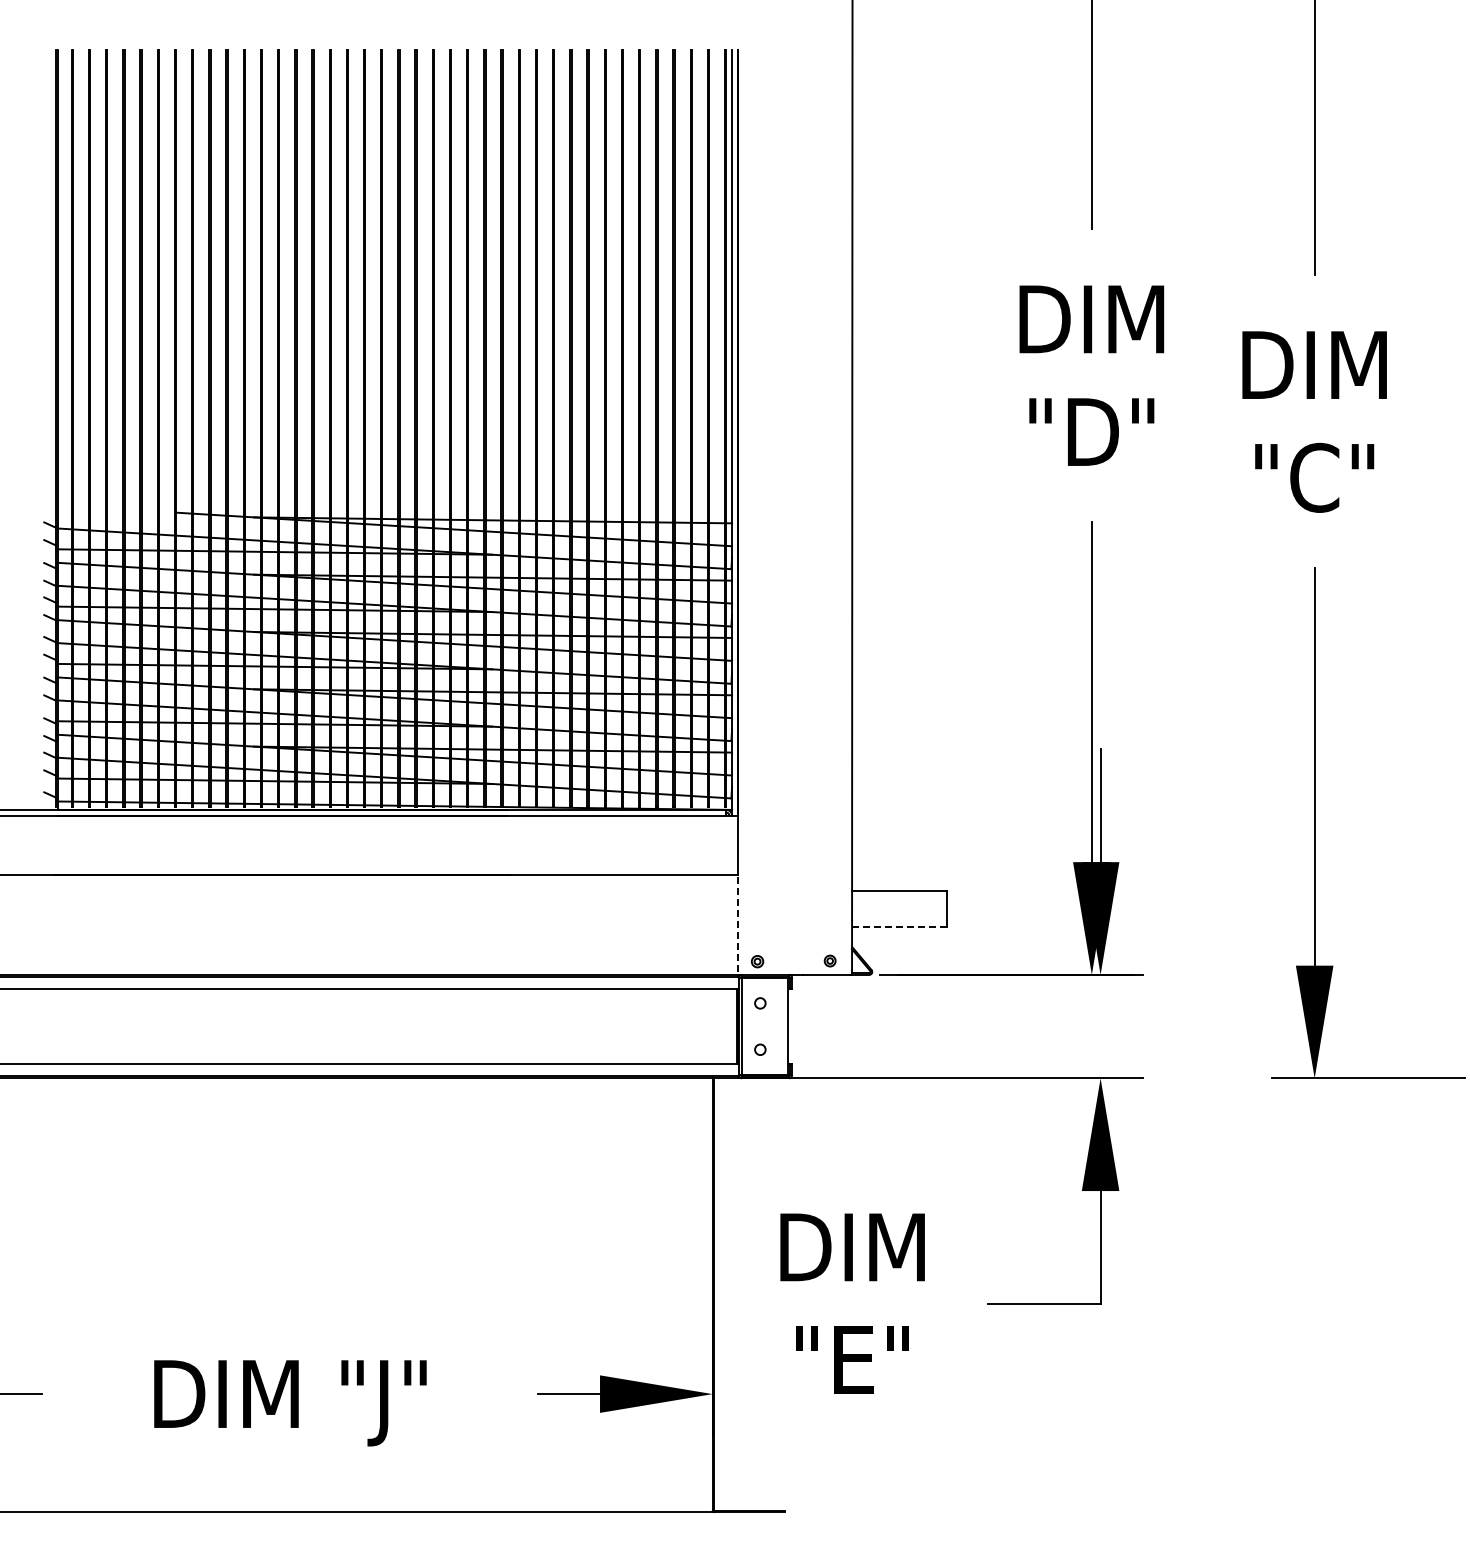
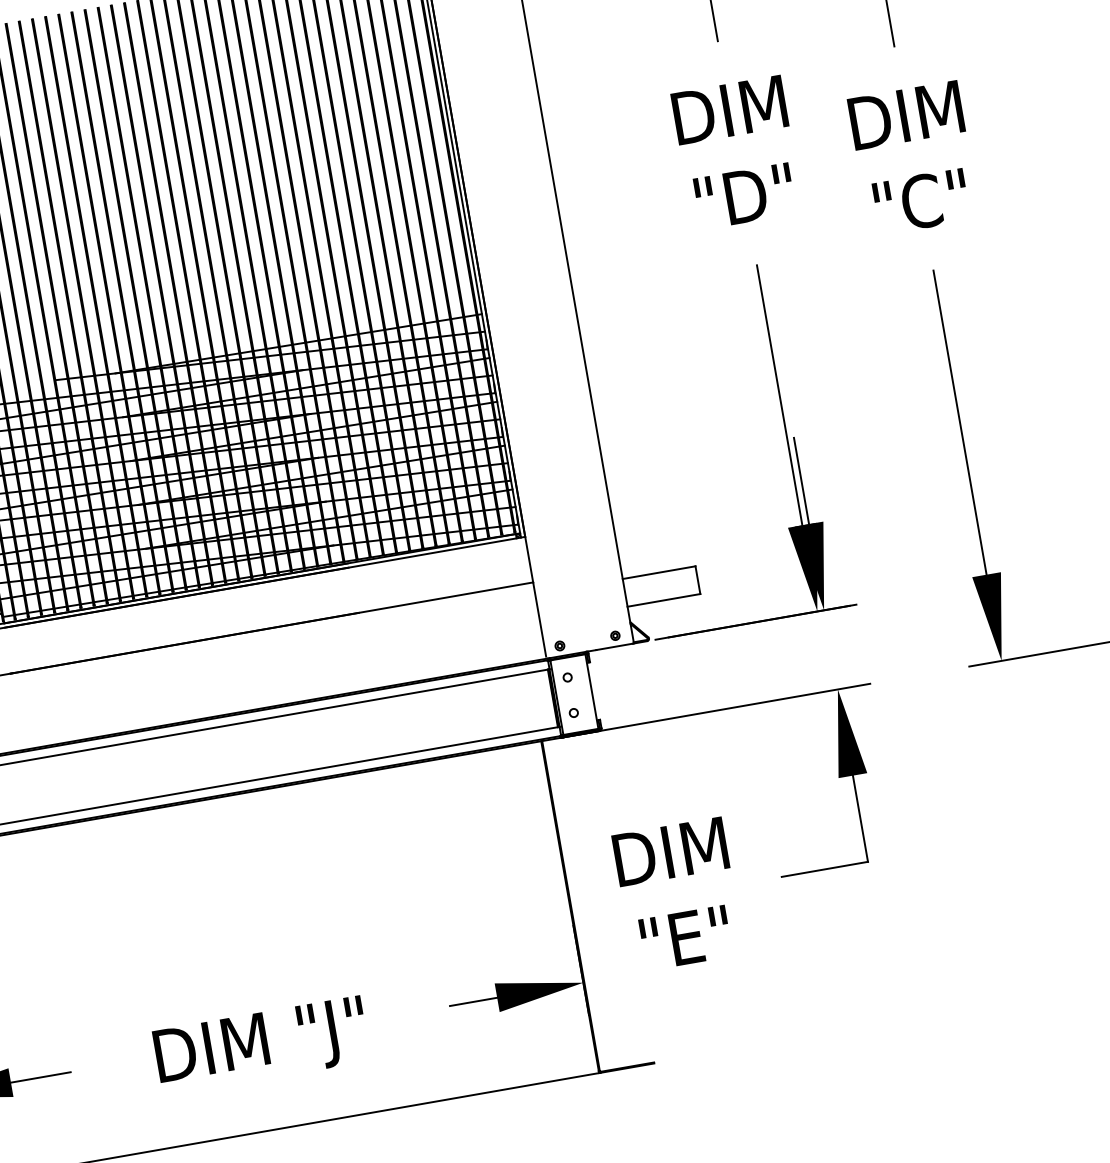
line: (737, 923) -> (539, 619), dashed -> solid
line: (899, 926) -> (663, 600), dashed -> solid

